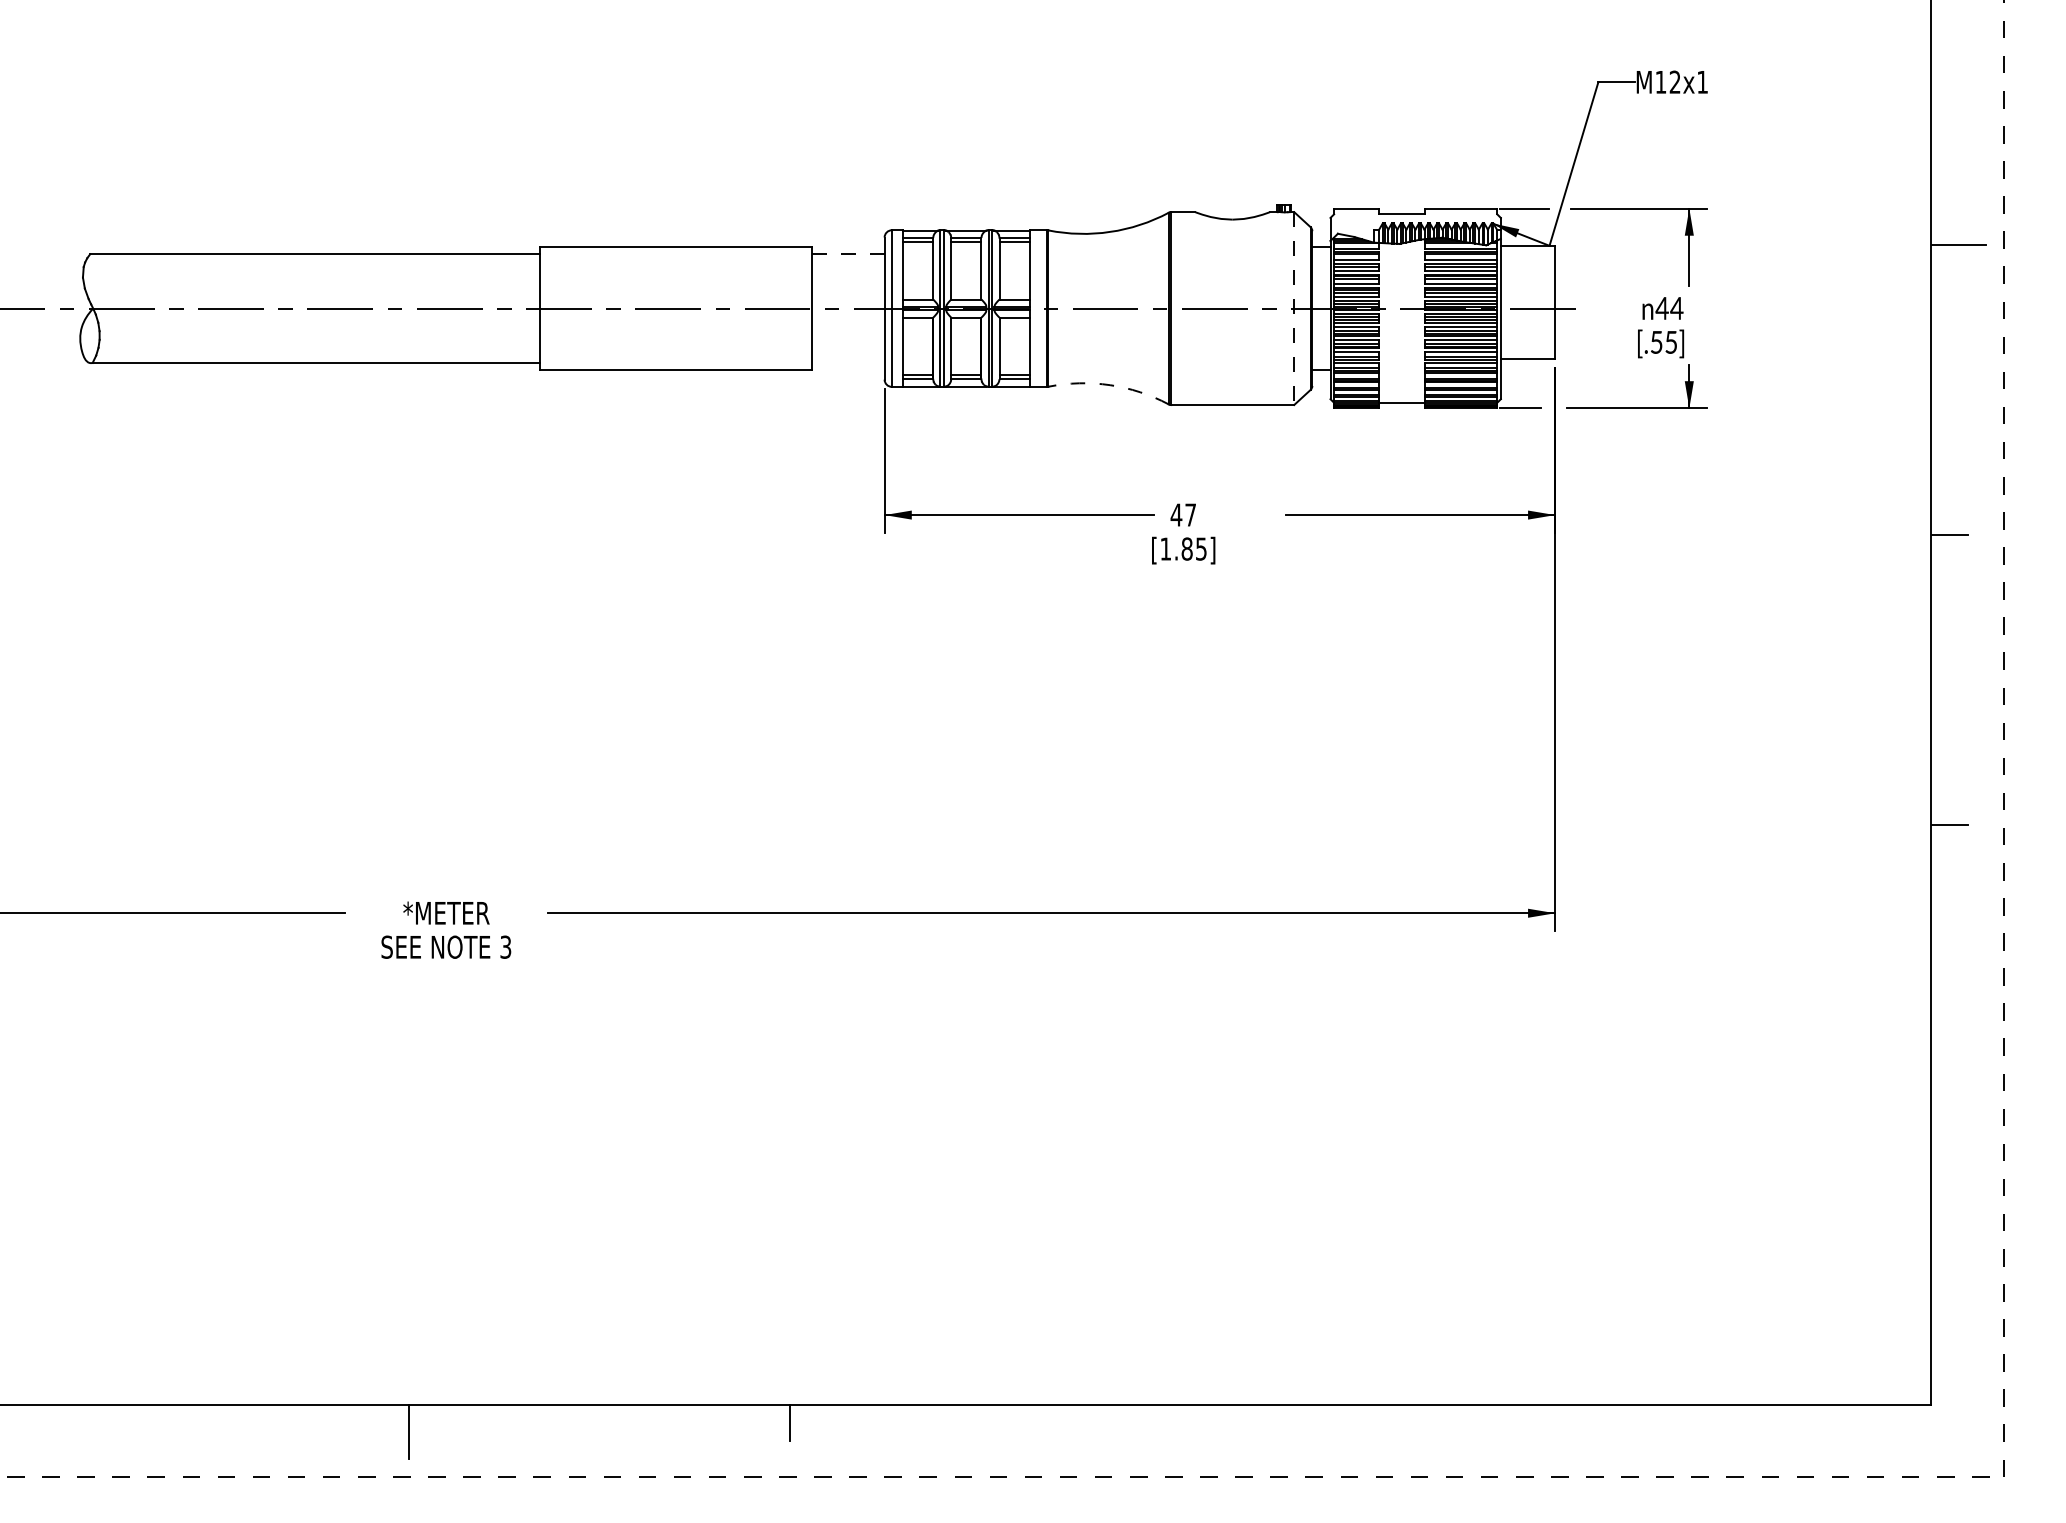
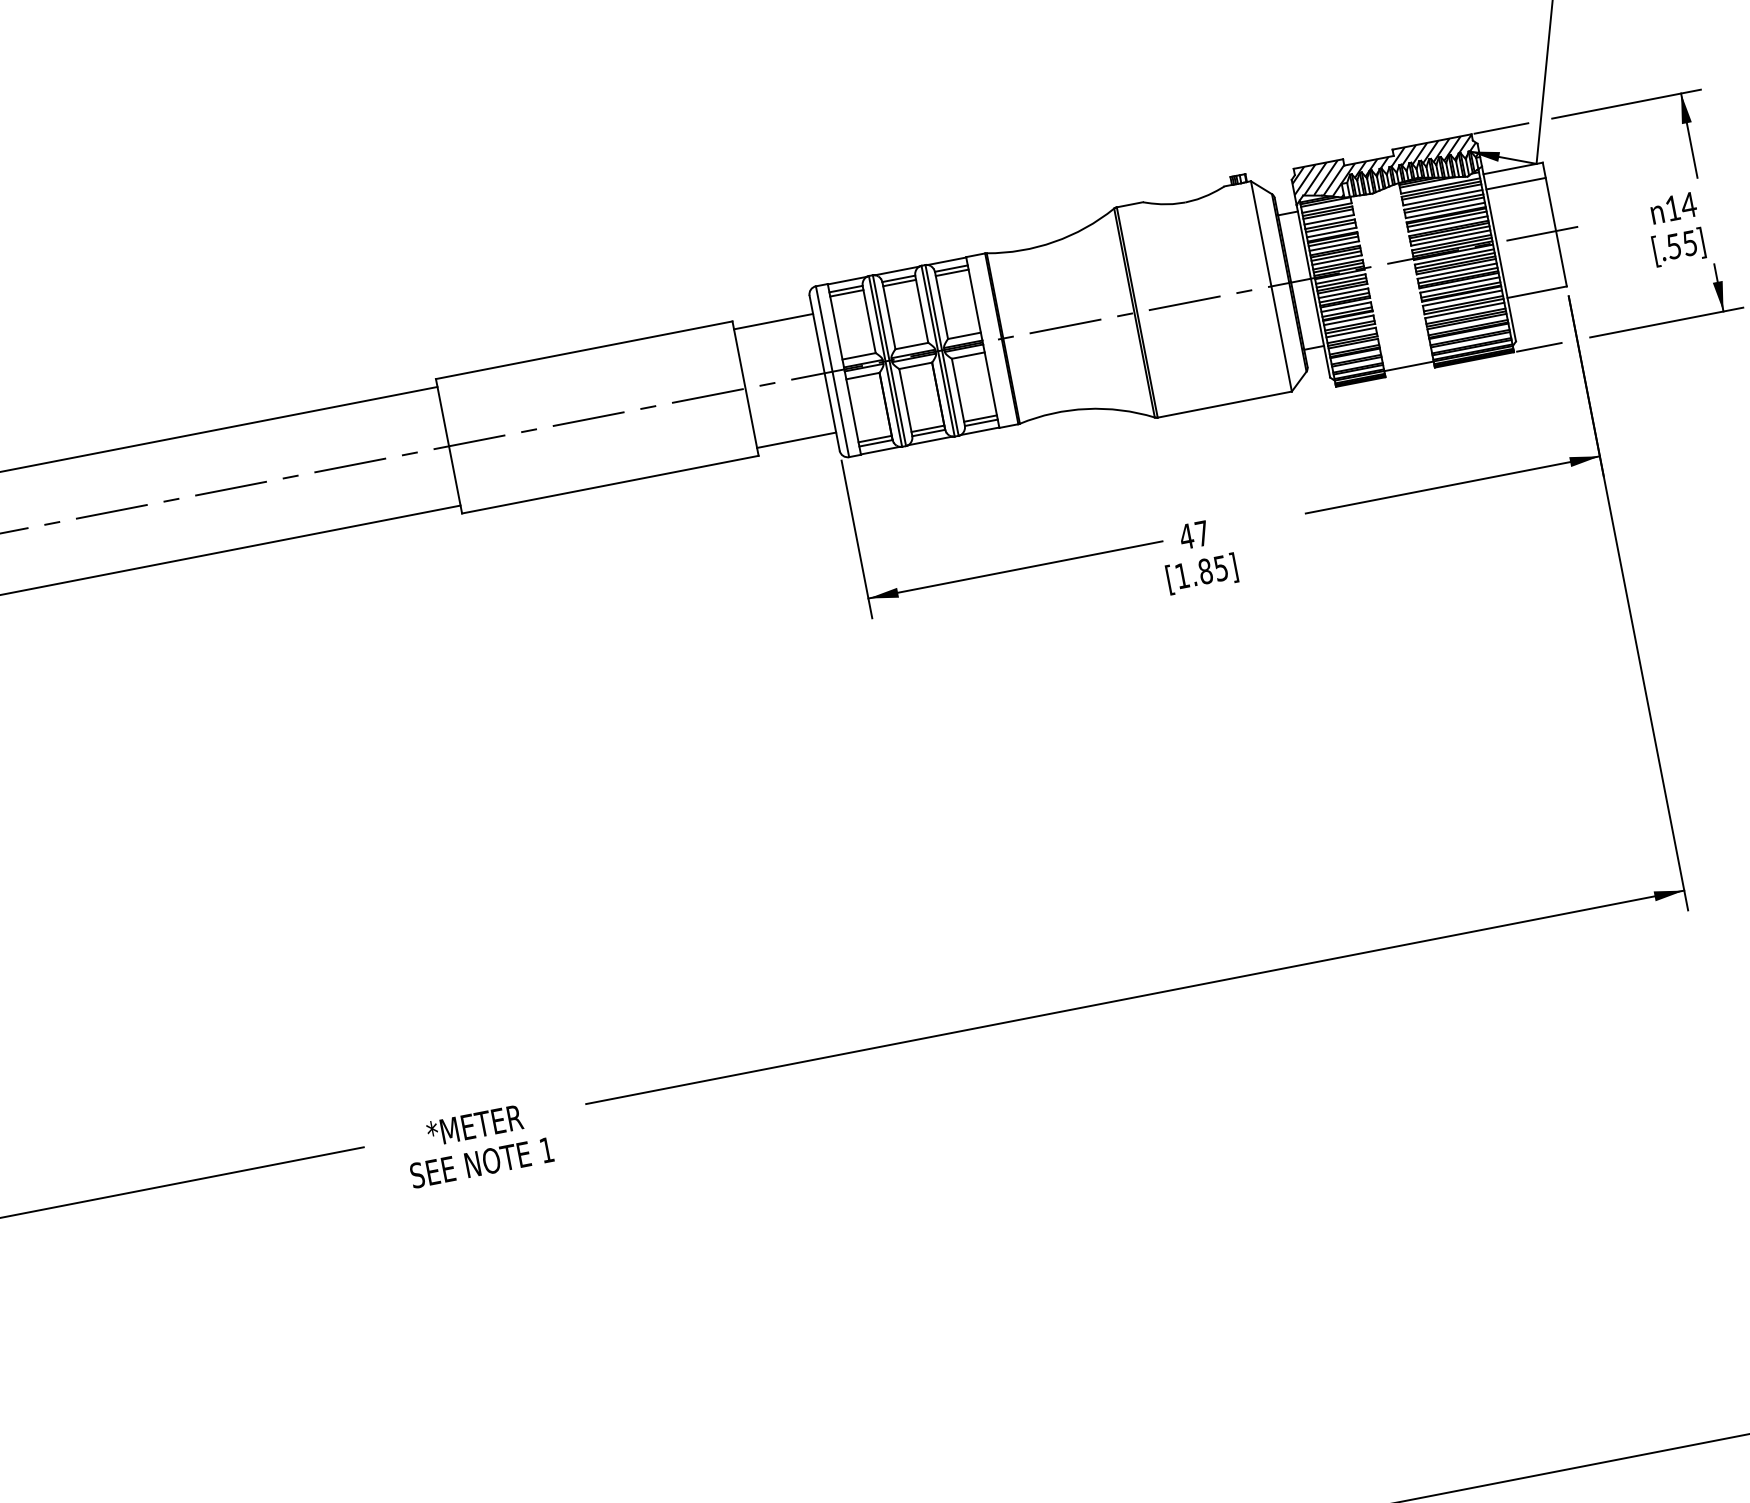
hatch: (1415, 225) -> (1386, 170), added
line: (848, 254) -> (773, 321), dashed -> solid
line: (1527, 259) -> (1515, 183), added
text: (1661, 308) -> (1671, 208), 44 -> 14
line: (1294, 309) -> (1271, 287), dashed -> solid
line: (848, 362) -> (796, 439), added
arc: (1110, 385) -> (1087, 409), dashed -> solid
text: (505, 946) -> (546, 1149), 3 -> 1

